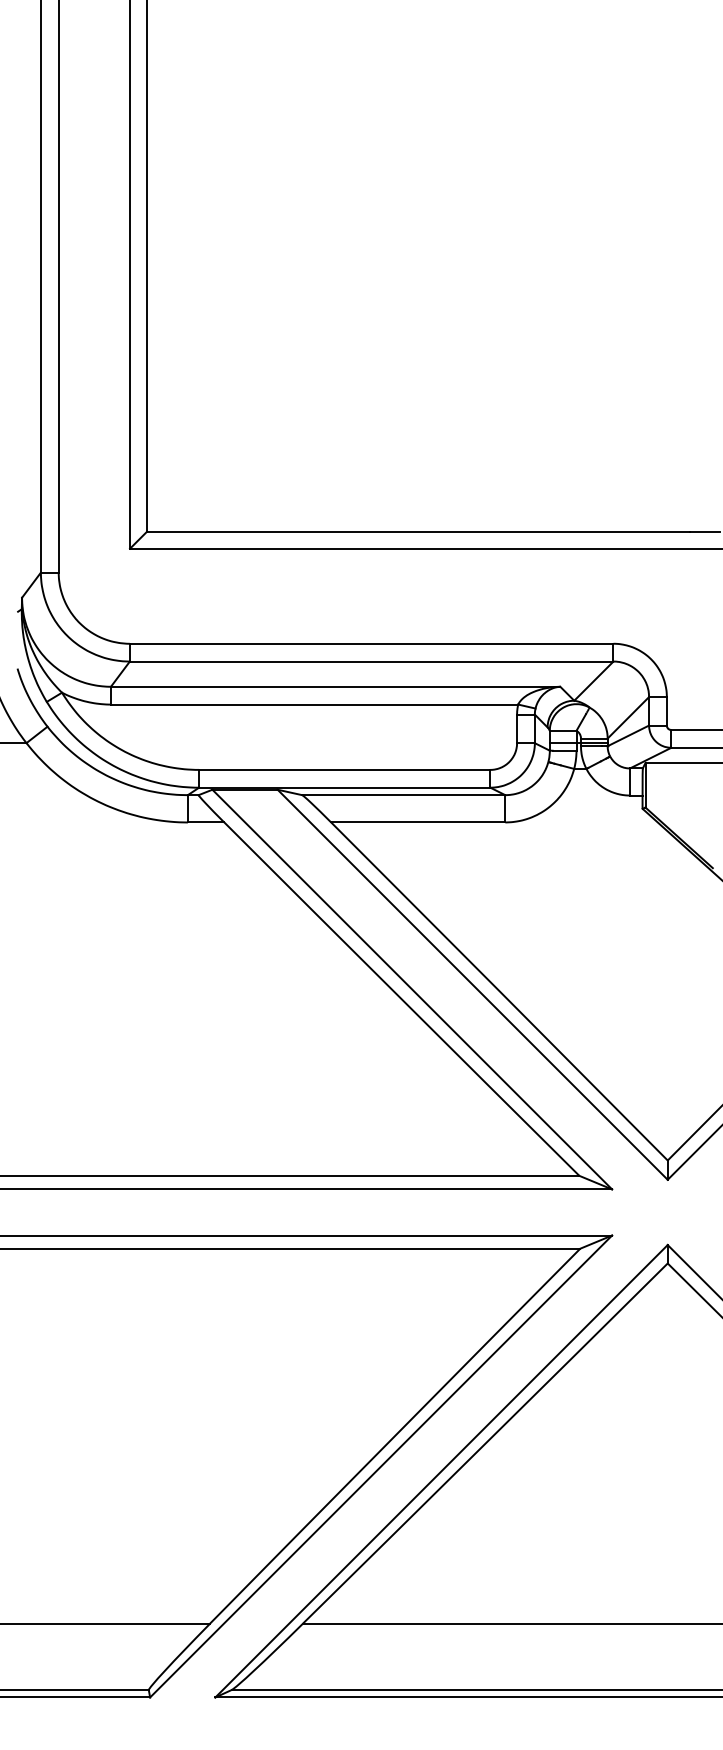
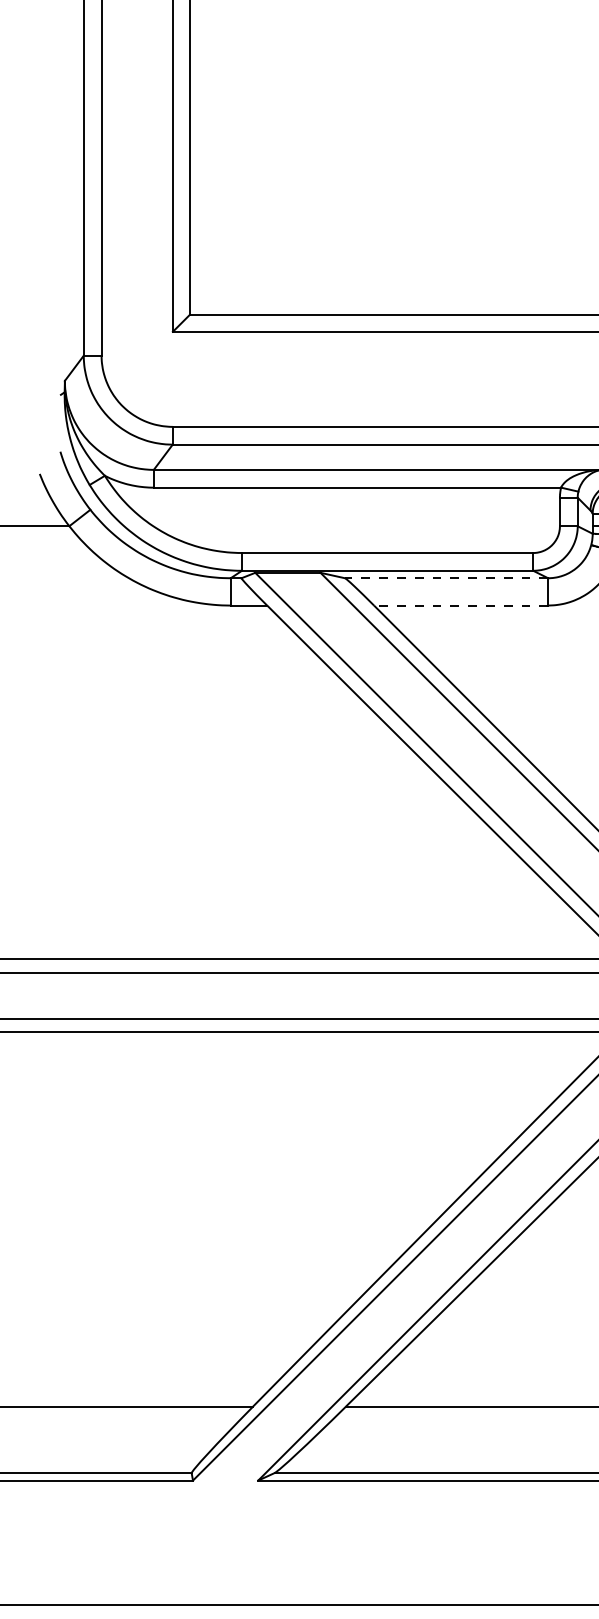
line: (403, 795) -> (446, 578), solid -> dashed
line: (417, 822) -> (460, 605), solid -> dashed

